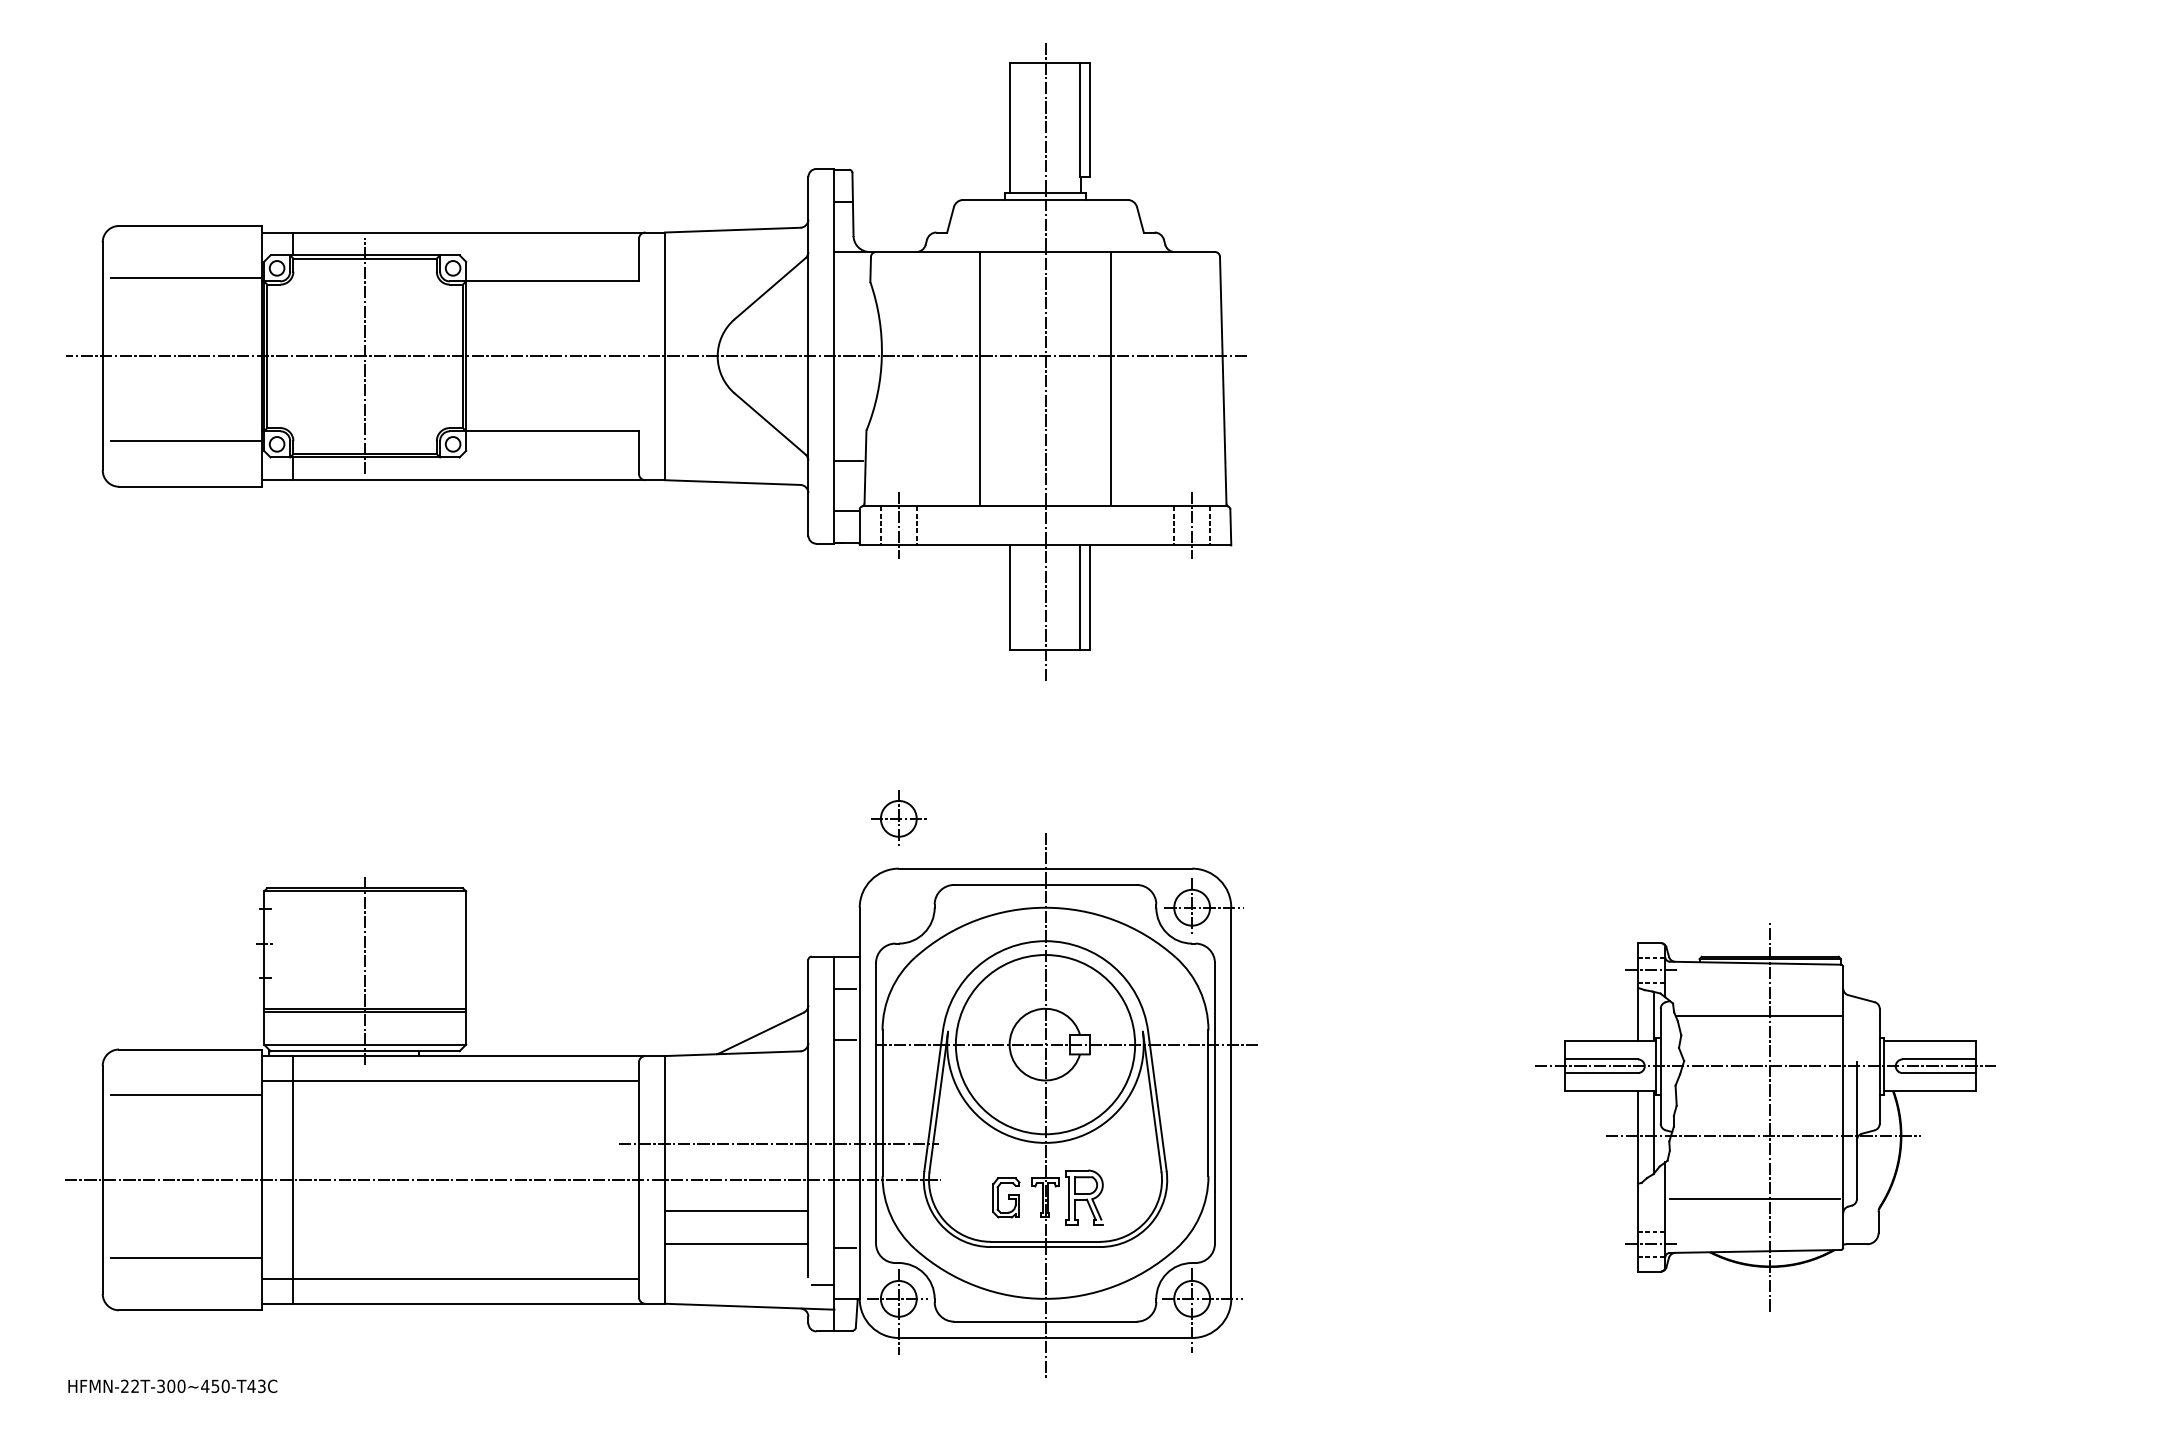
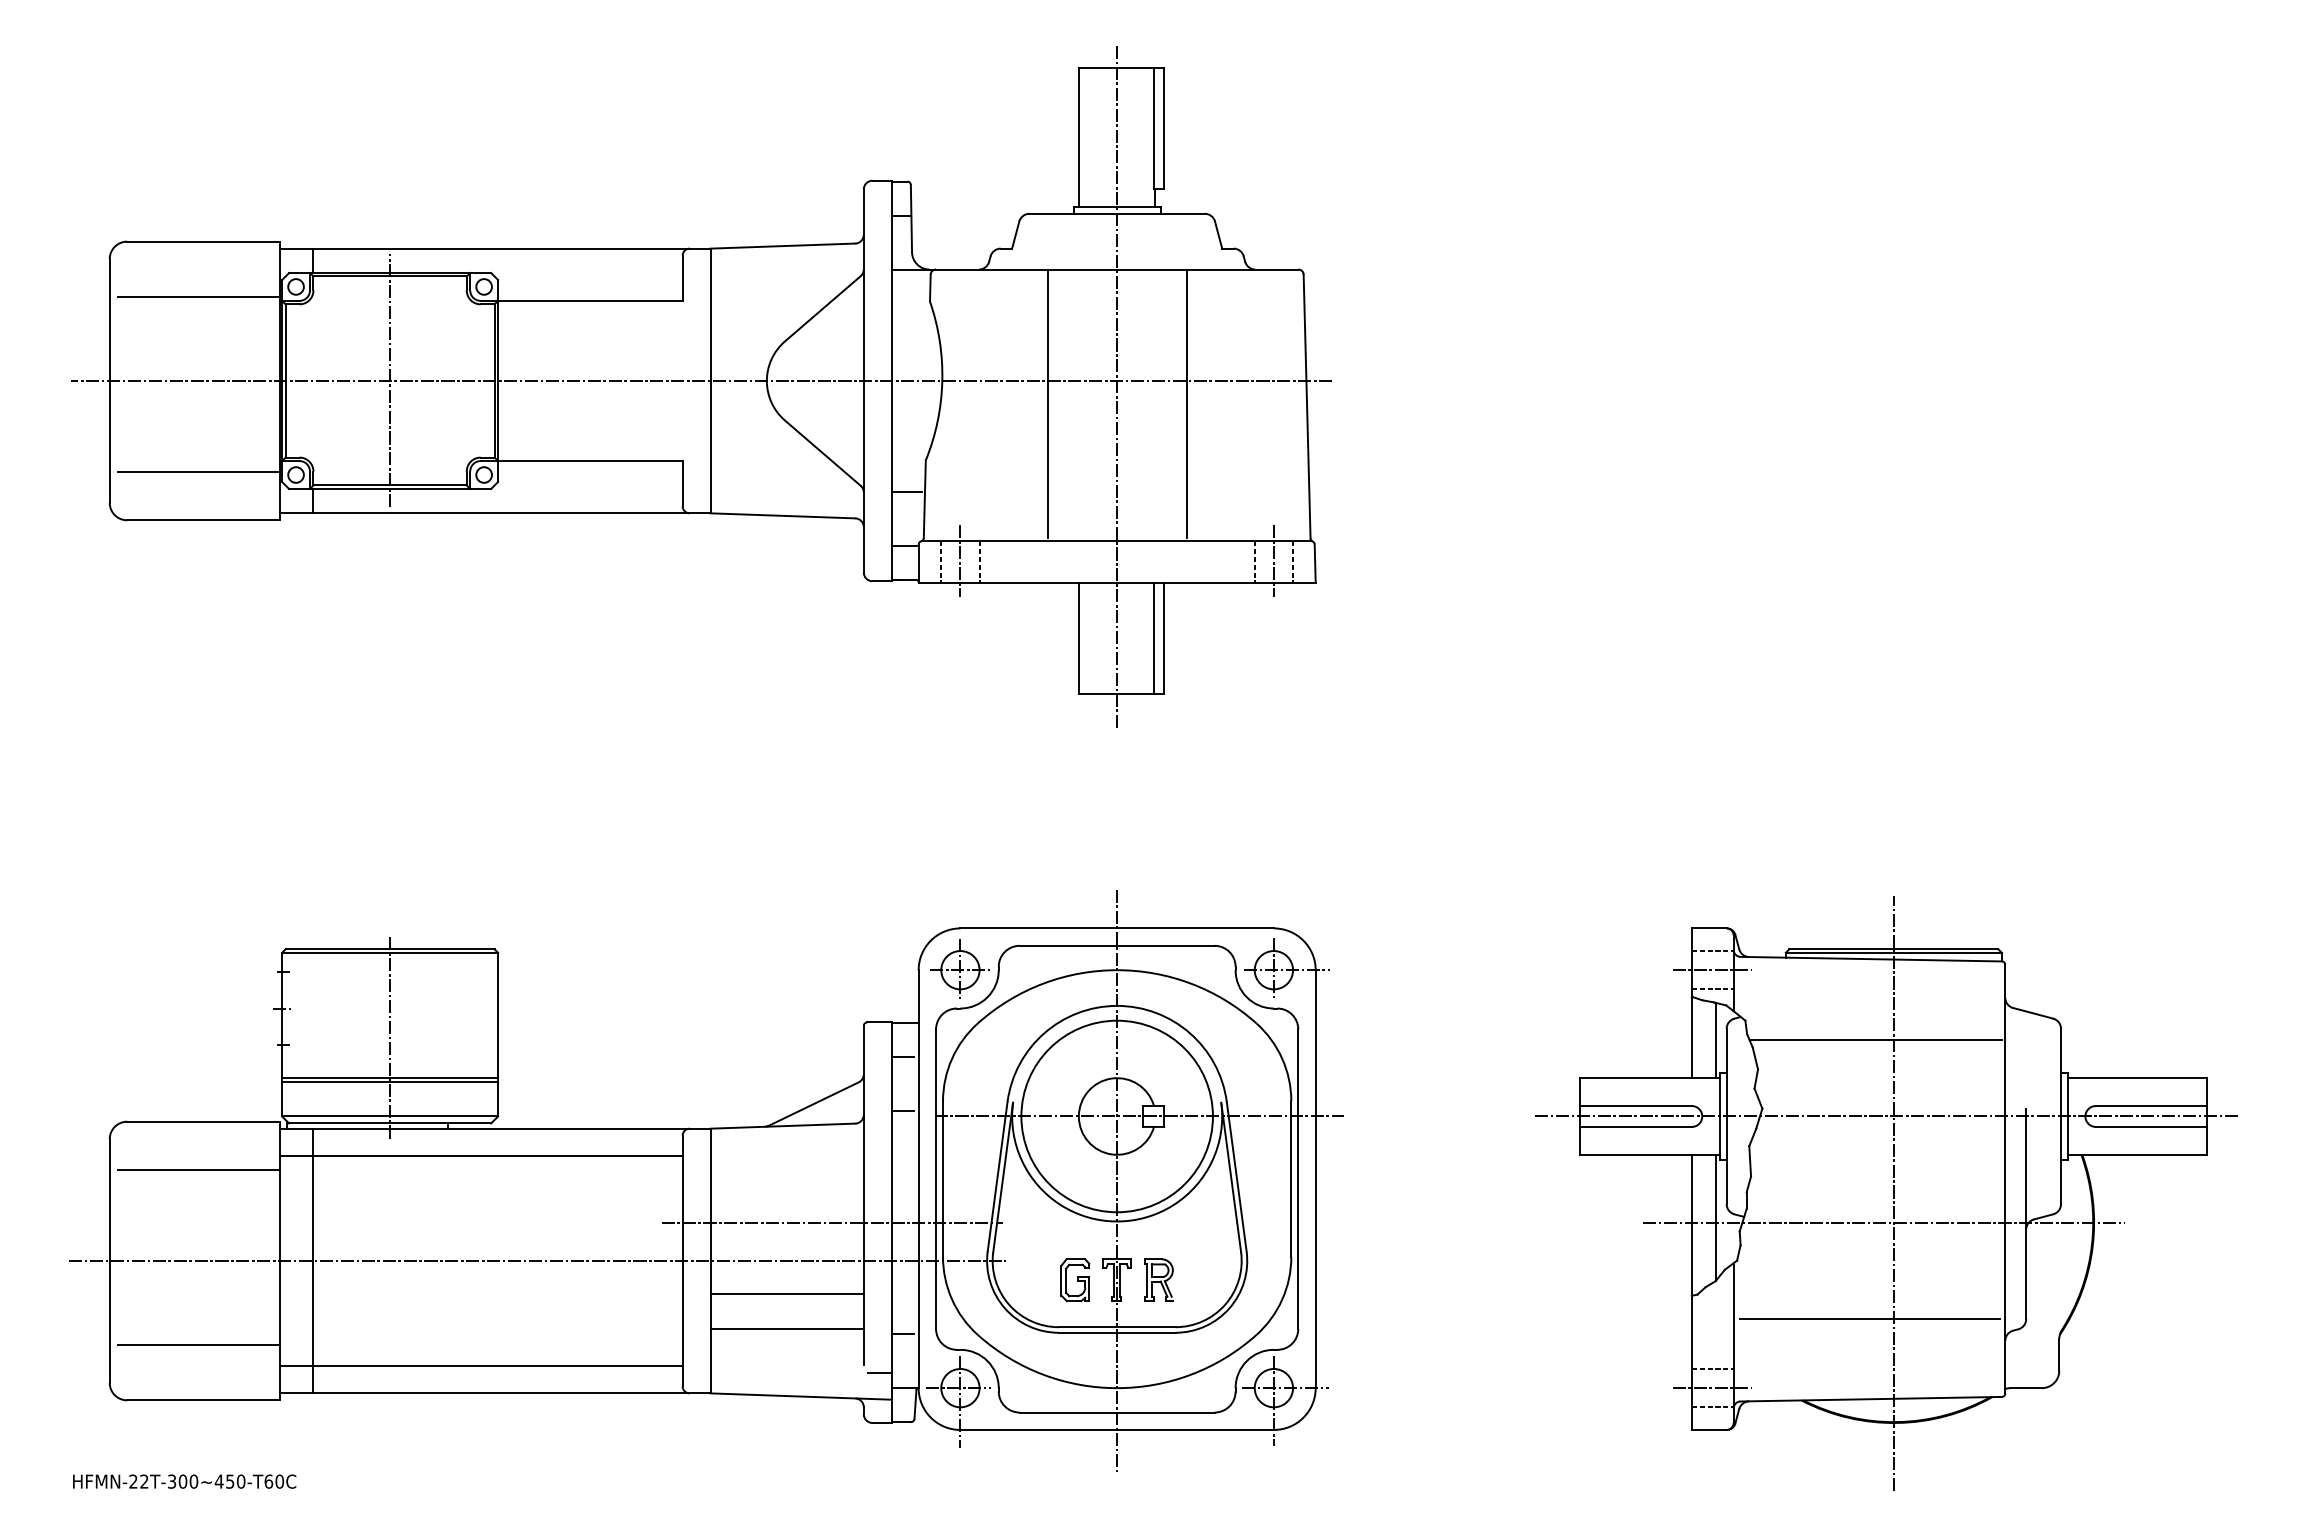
part: (897, 817) -> (959, 968), moved
part: (1765, 1116) -> (1886, 1193), size x1.43
part: (1084, 1197) -> (1158, 1279), size x0.71
text: (256, 1386) -> (274, 1481), HFMN-22T-300~450-T43C -> HFMN-22T-300~450-T60C

